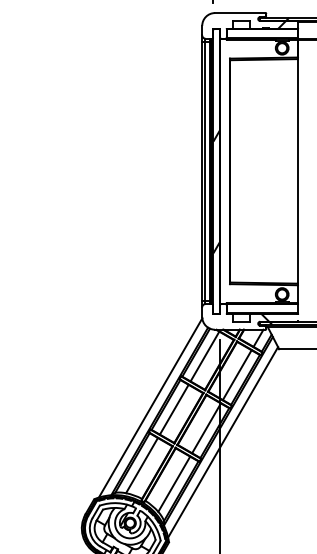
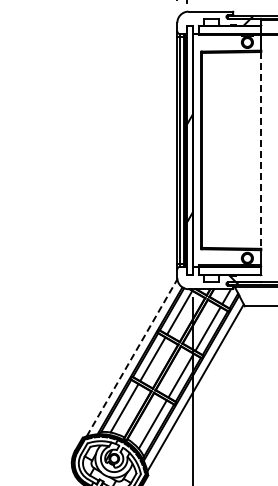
line: (298, 171) -> (261, 150), solid -> dashed
line: (151, 407) -> (132, 357), solid -> dashed

